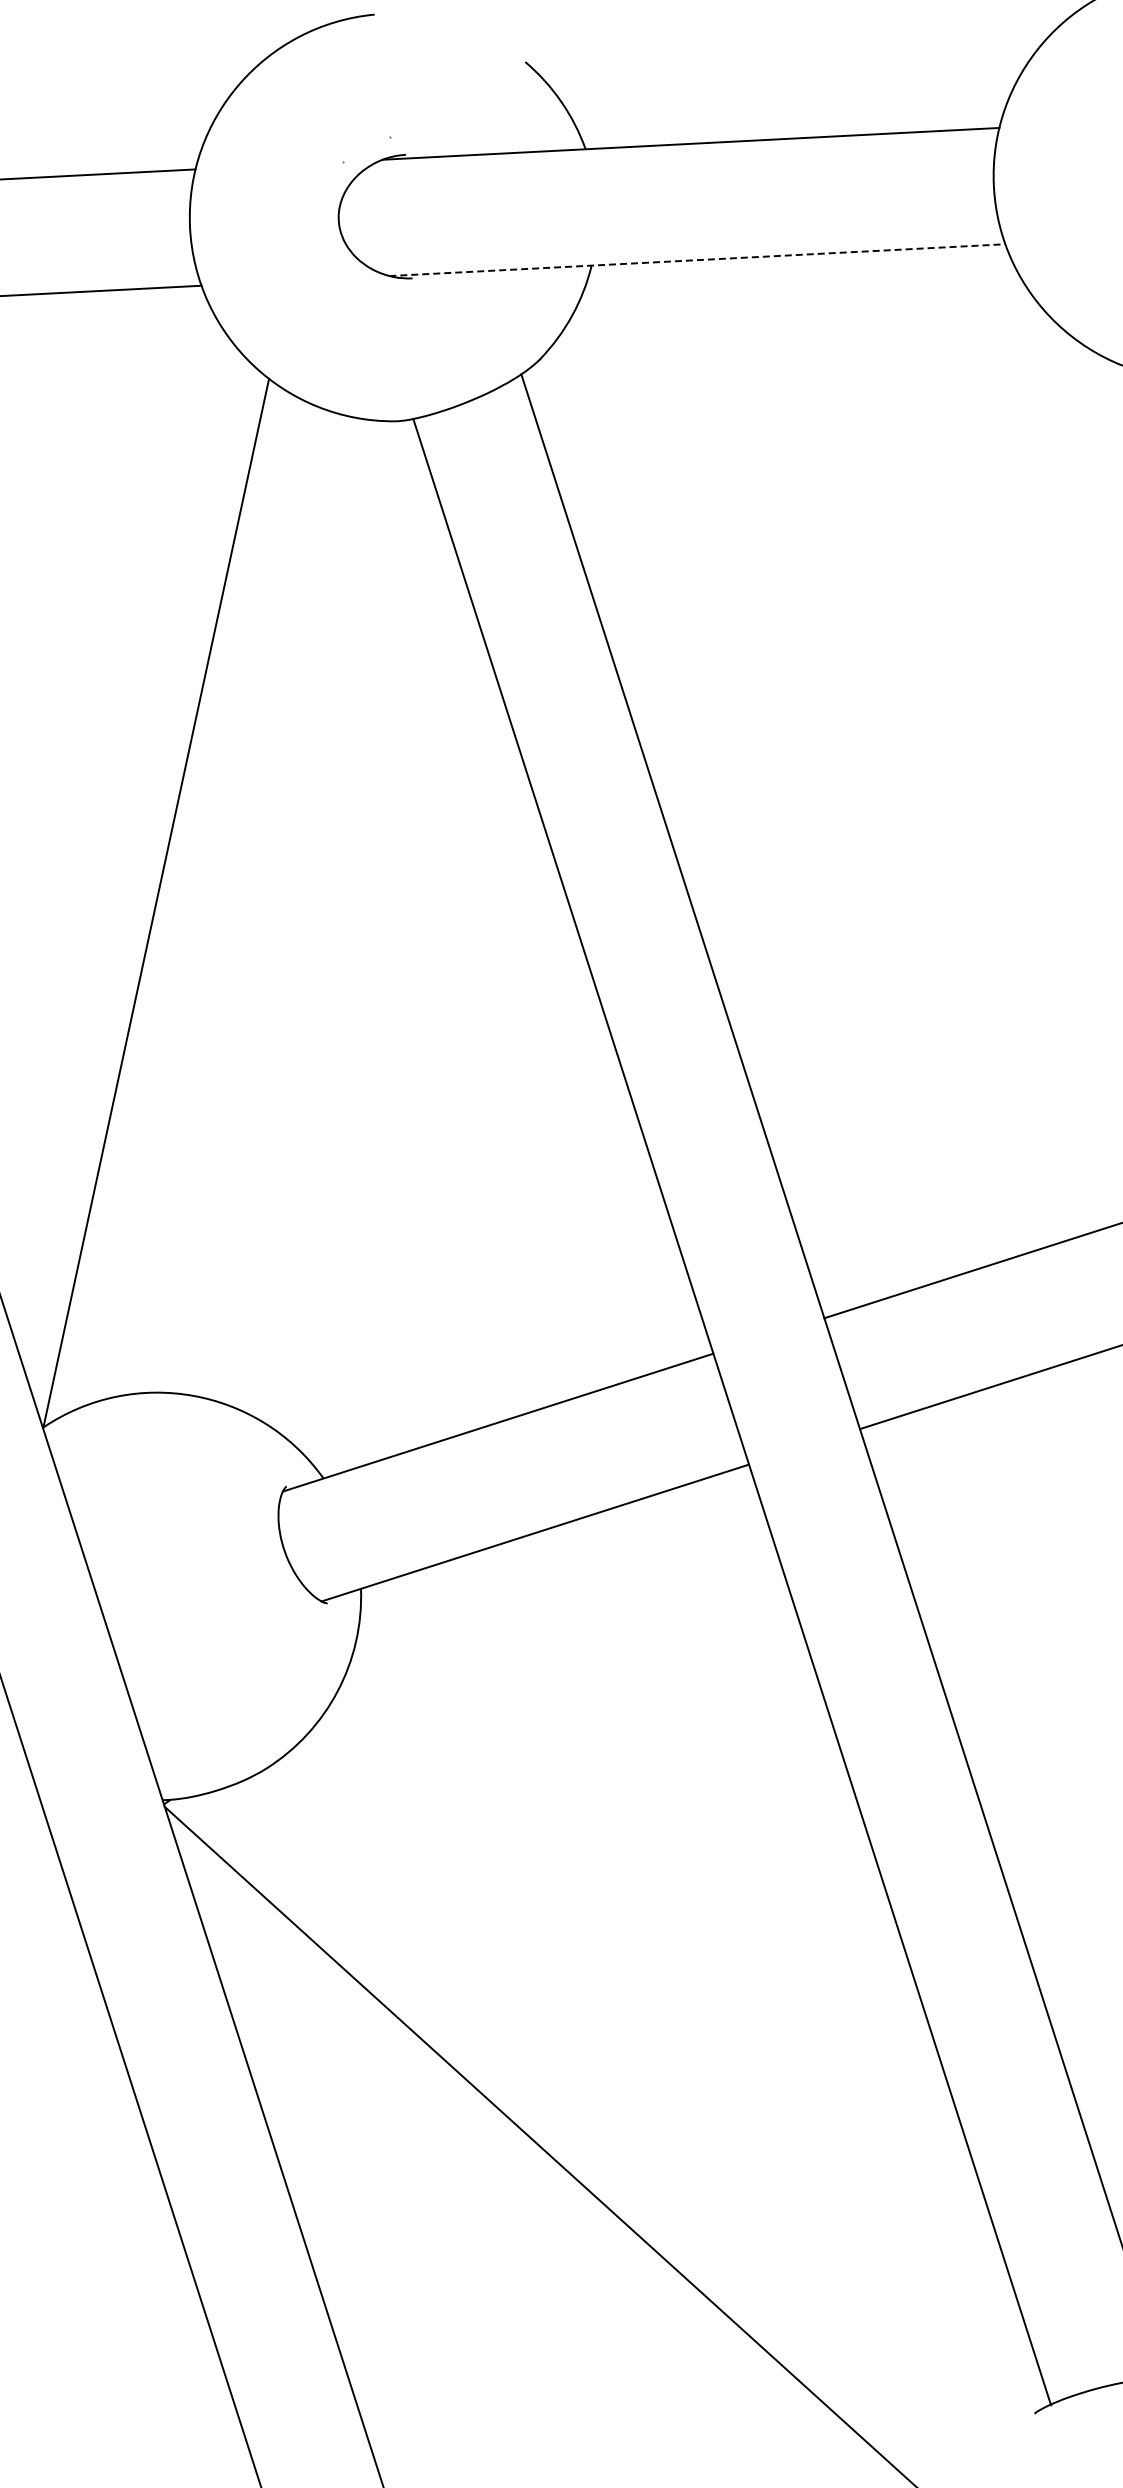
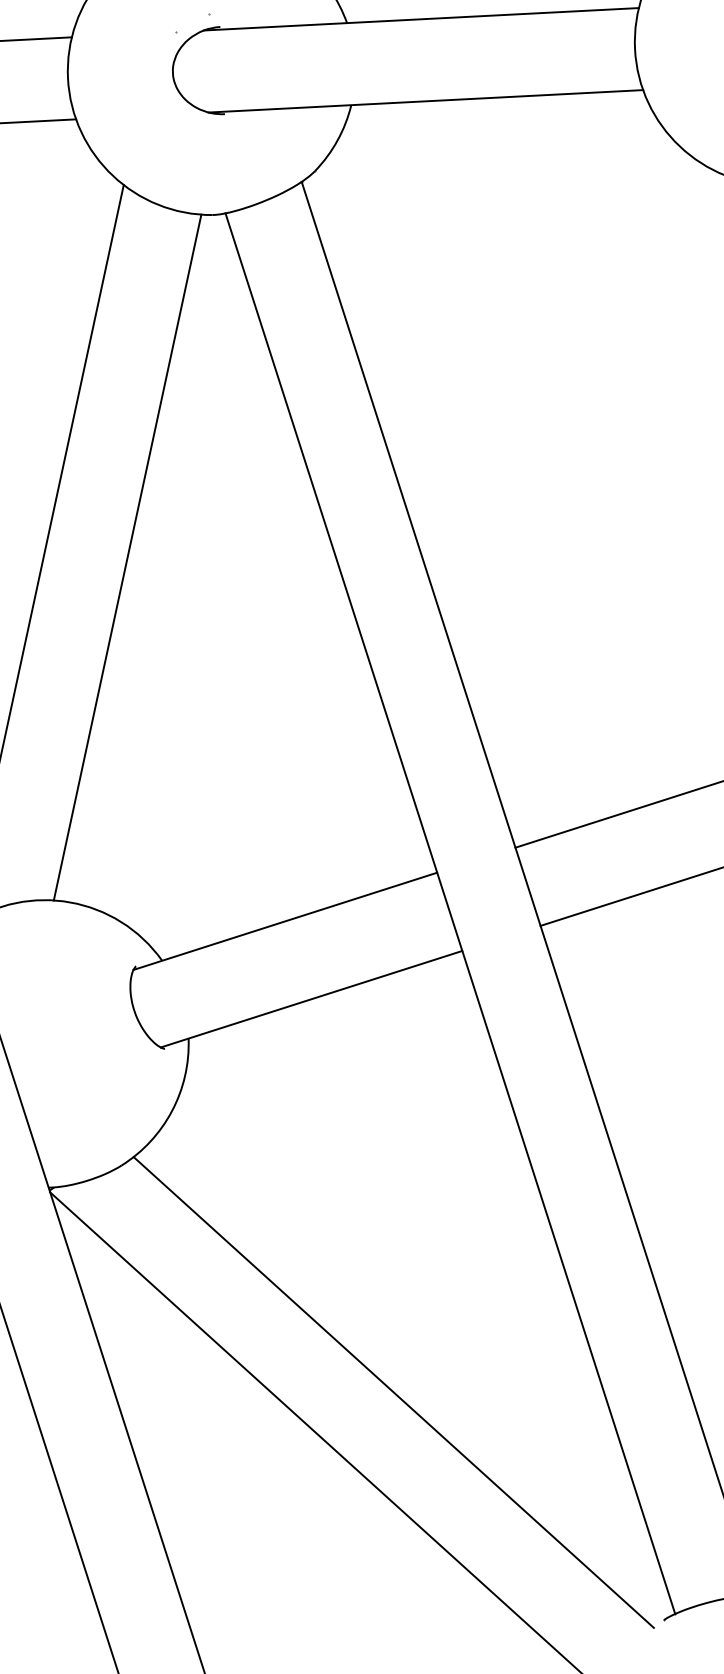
line: (697, 260) -> (425, 101), dashed -> solid
line: (274, 906) -> (127, 557), added
line: (651, 2090) -> (393, 1392), added

